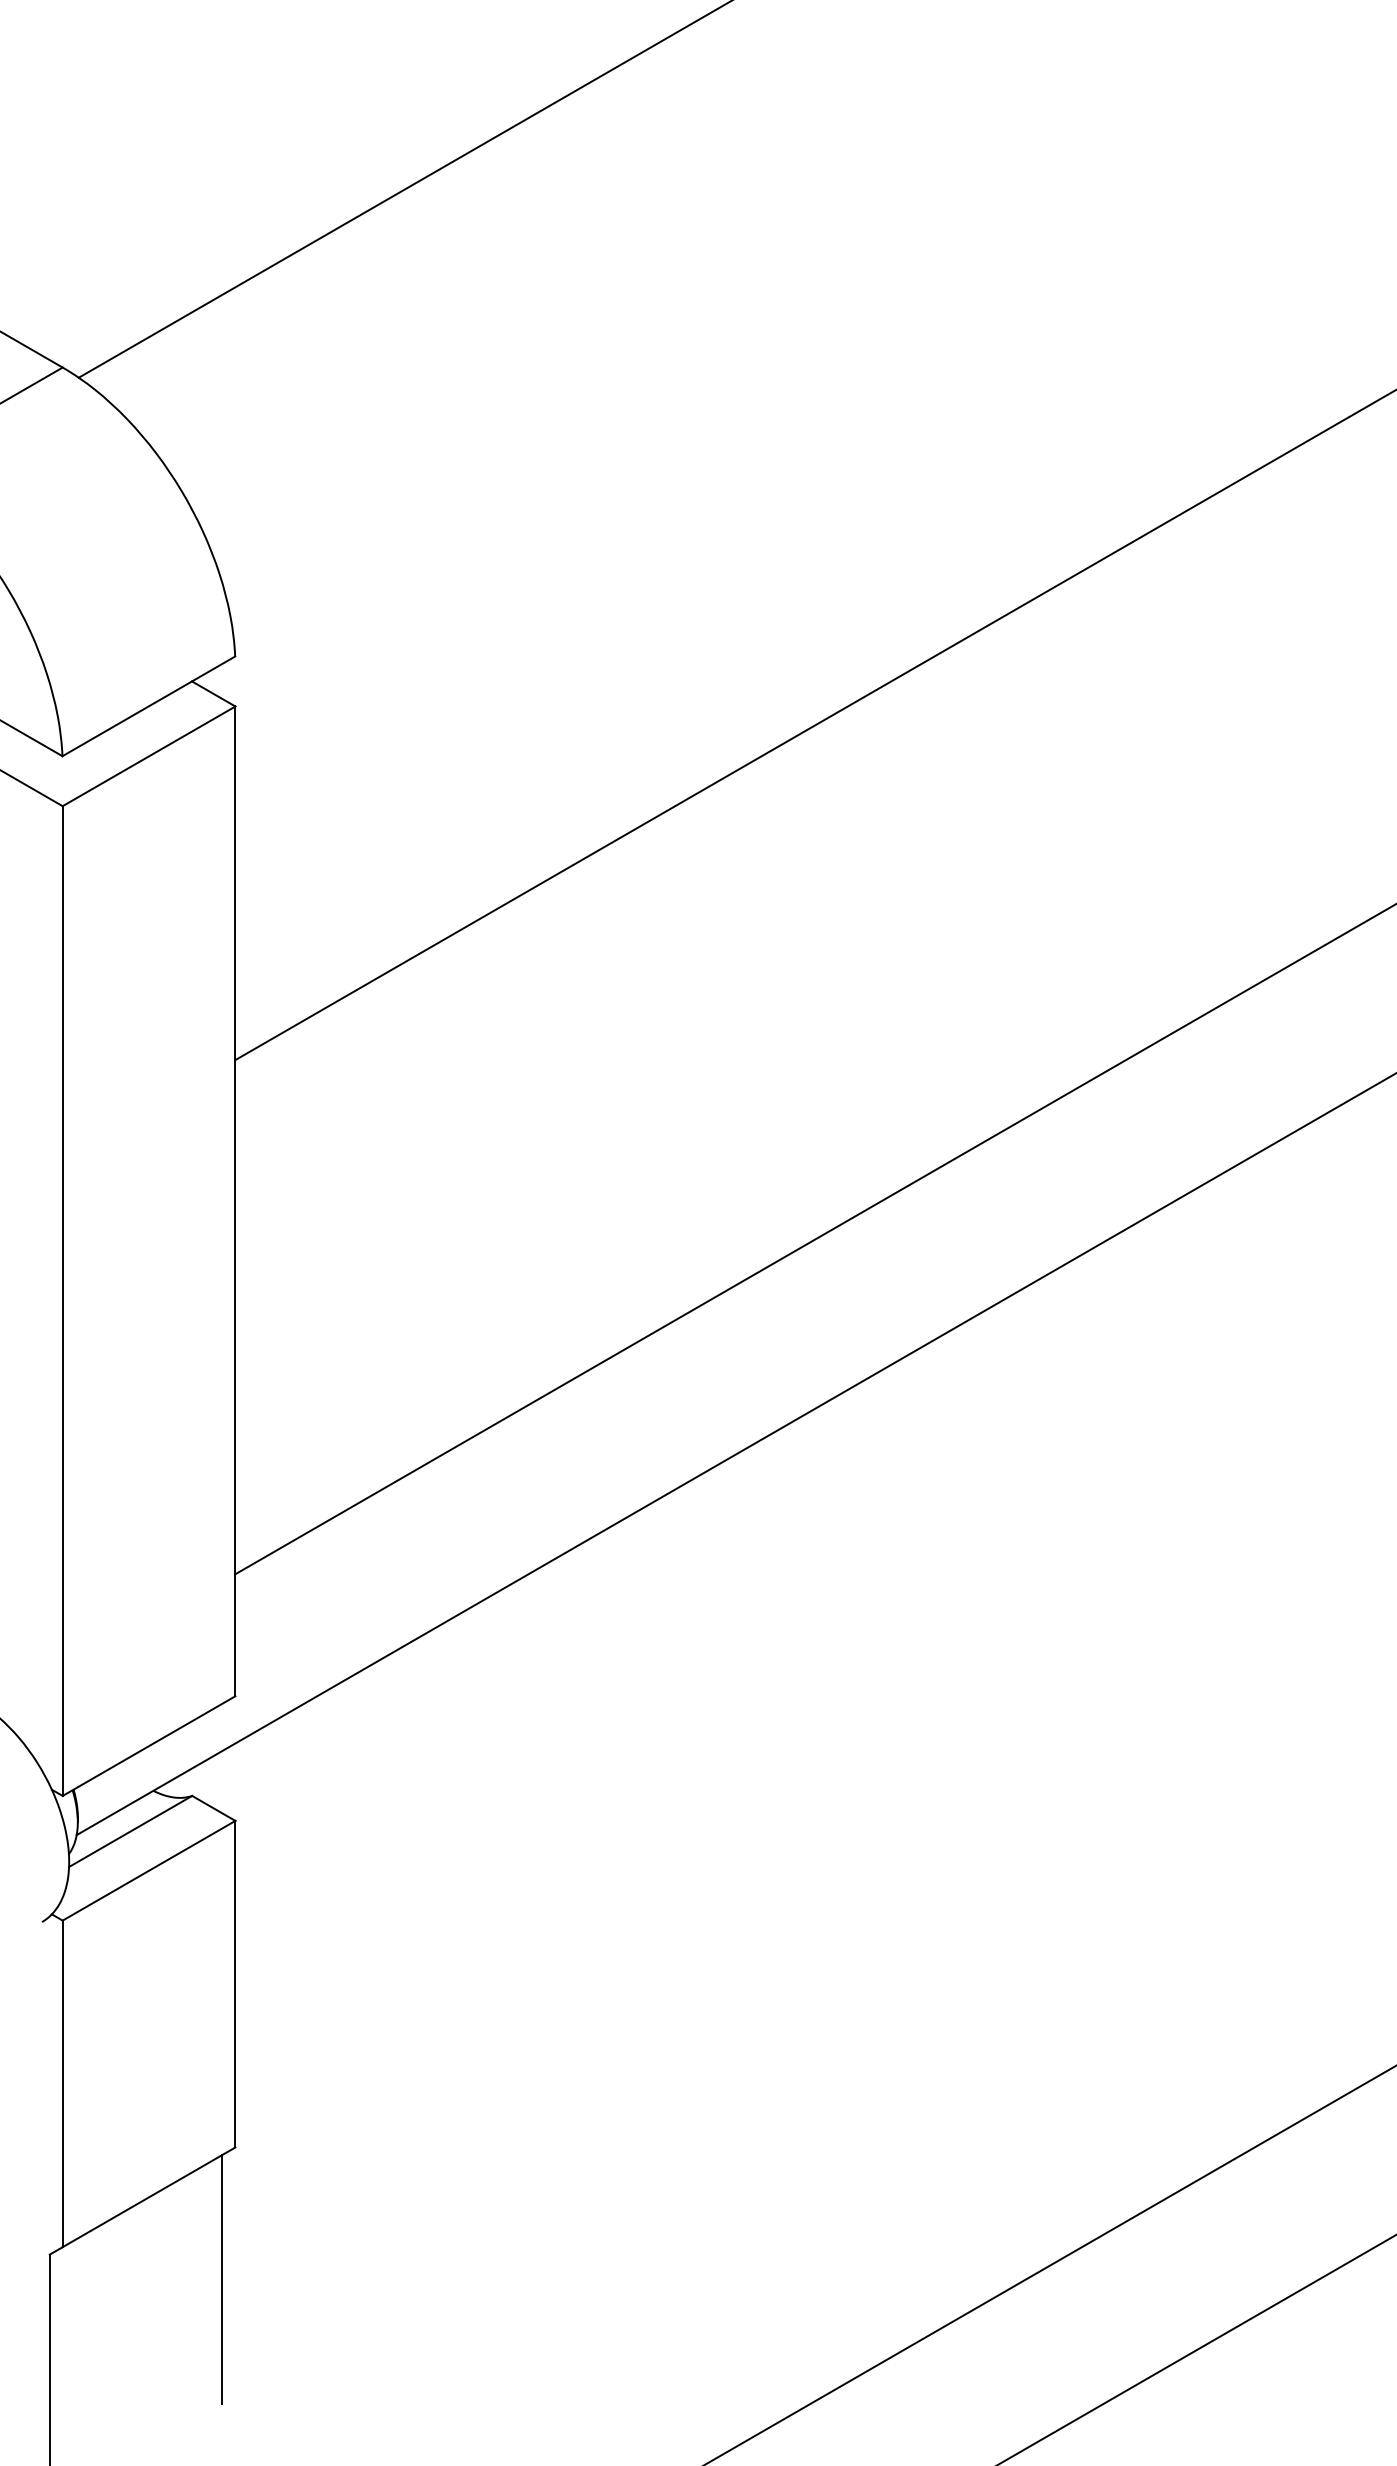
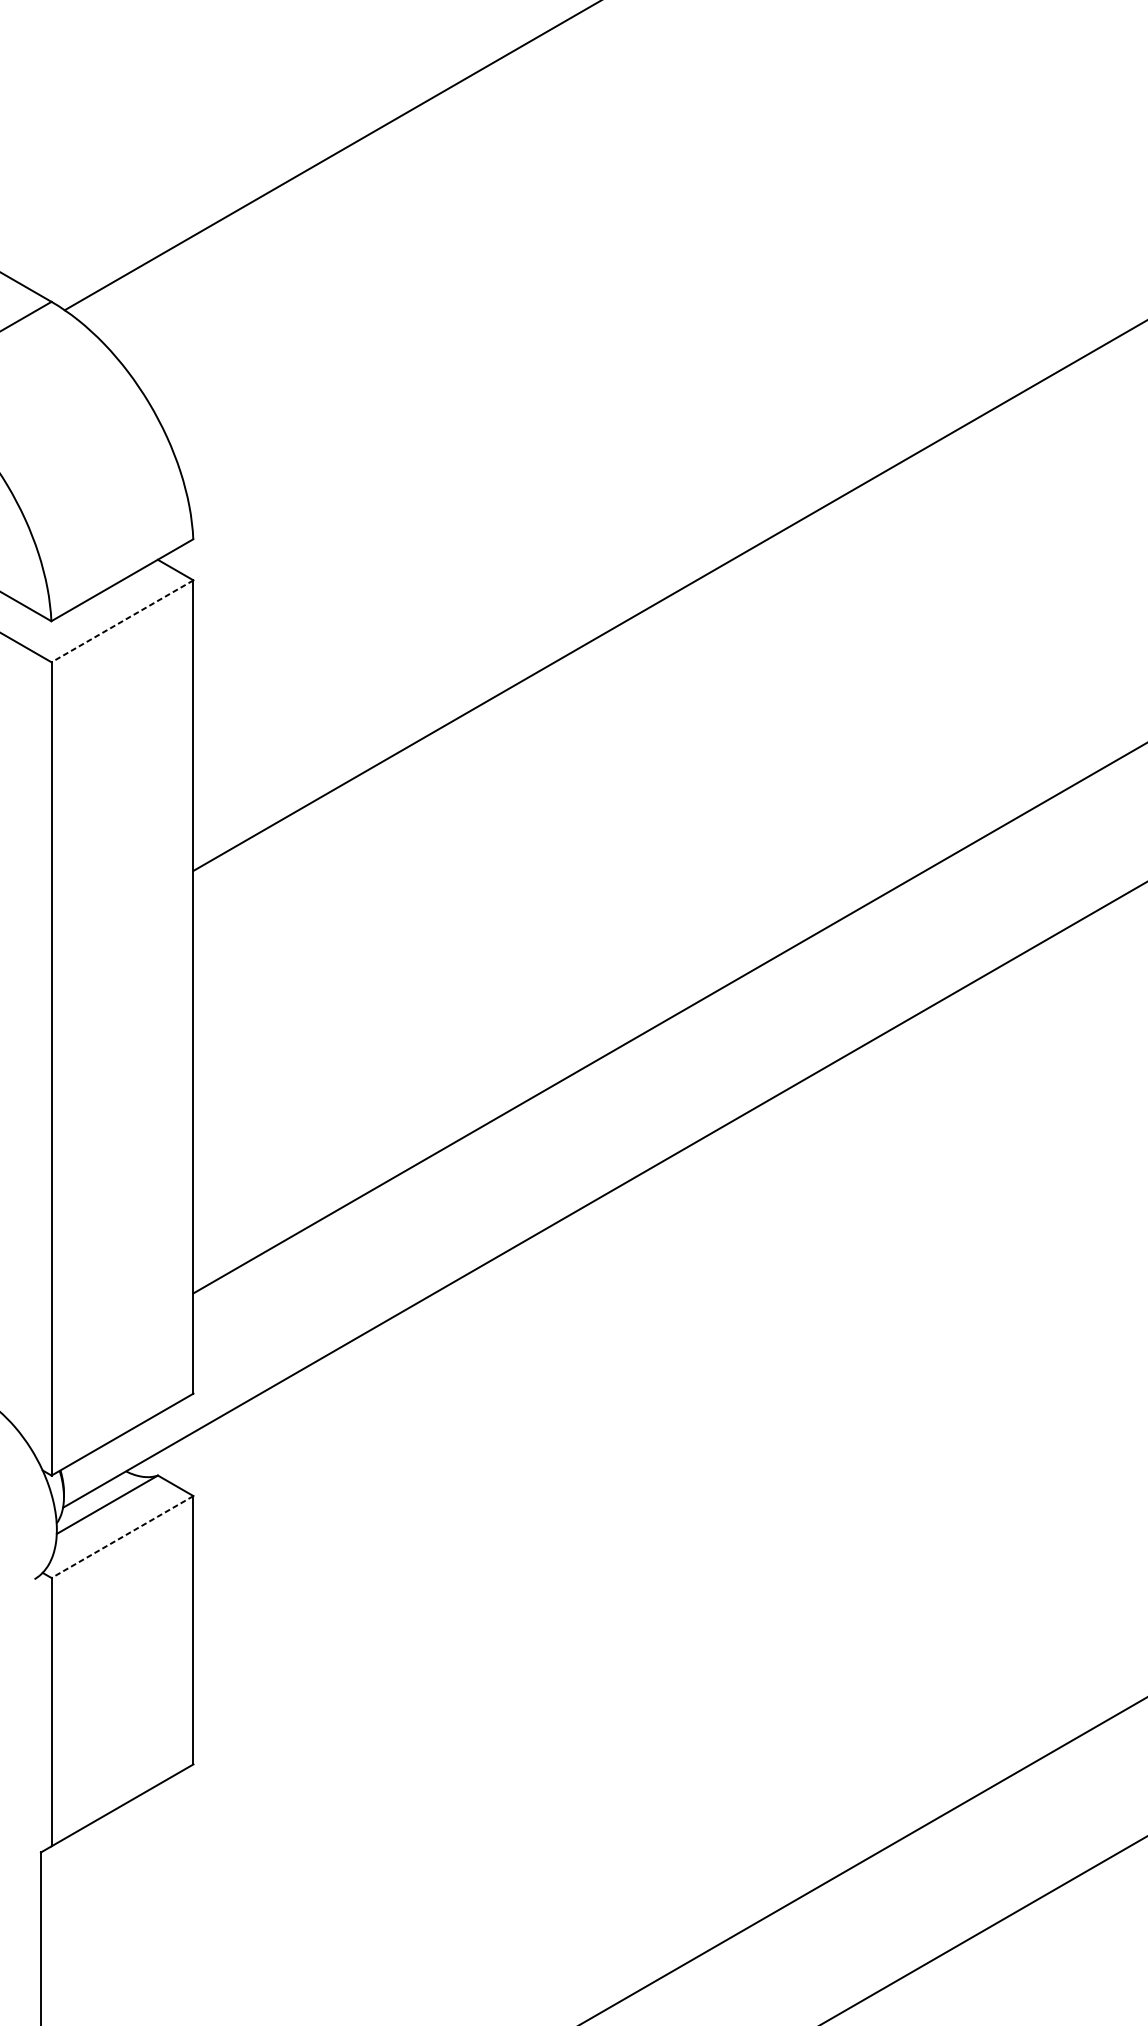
line: (149, 756) -> (122, 621), solid -> dashed
line: (149, 1870) -> (122, 1536), solid -> dashed
line: (222, 2279) -> (182, 1872), removed

